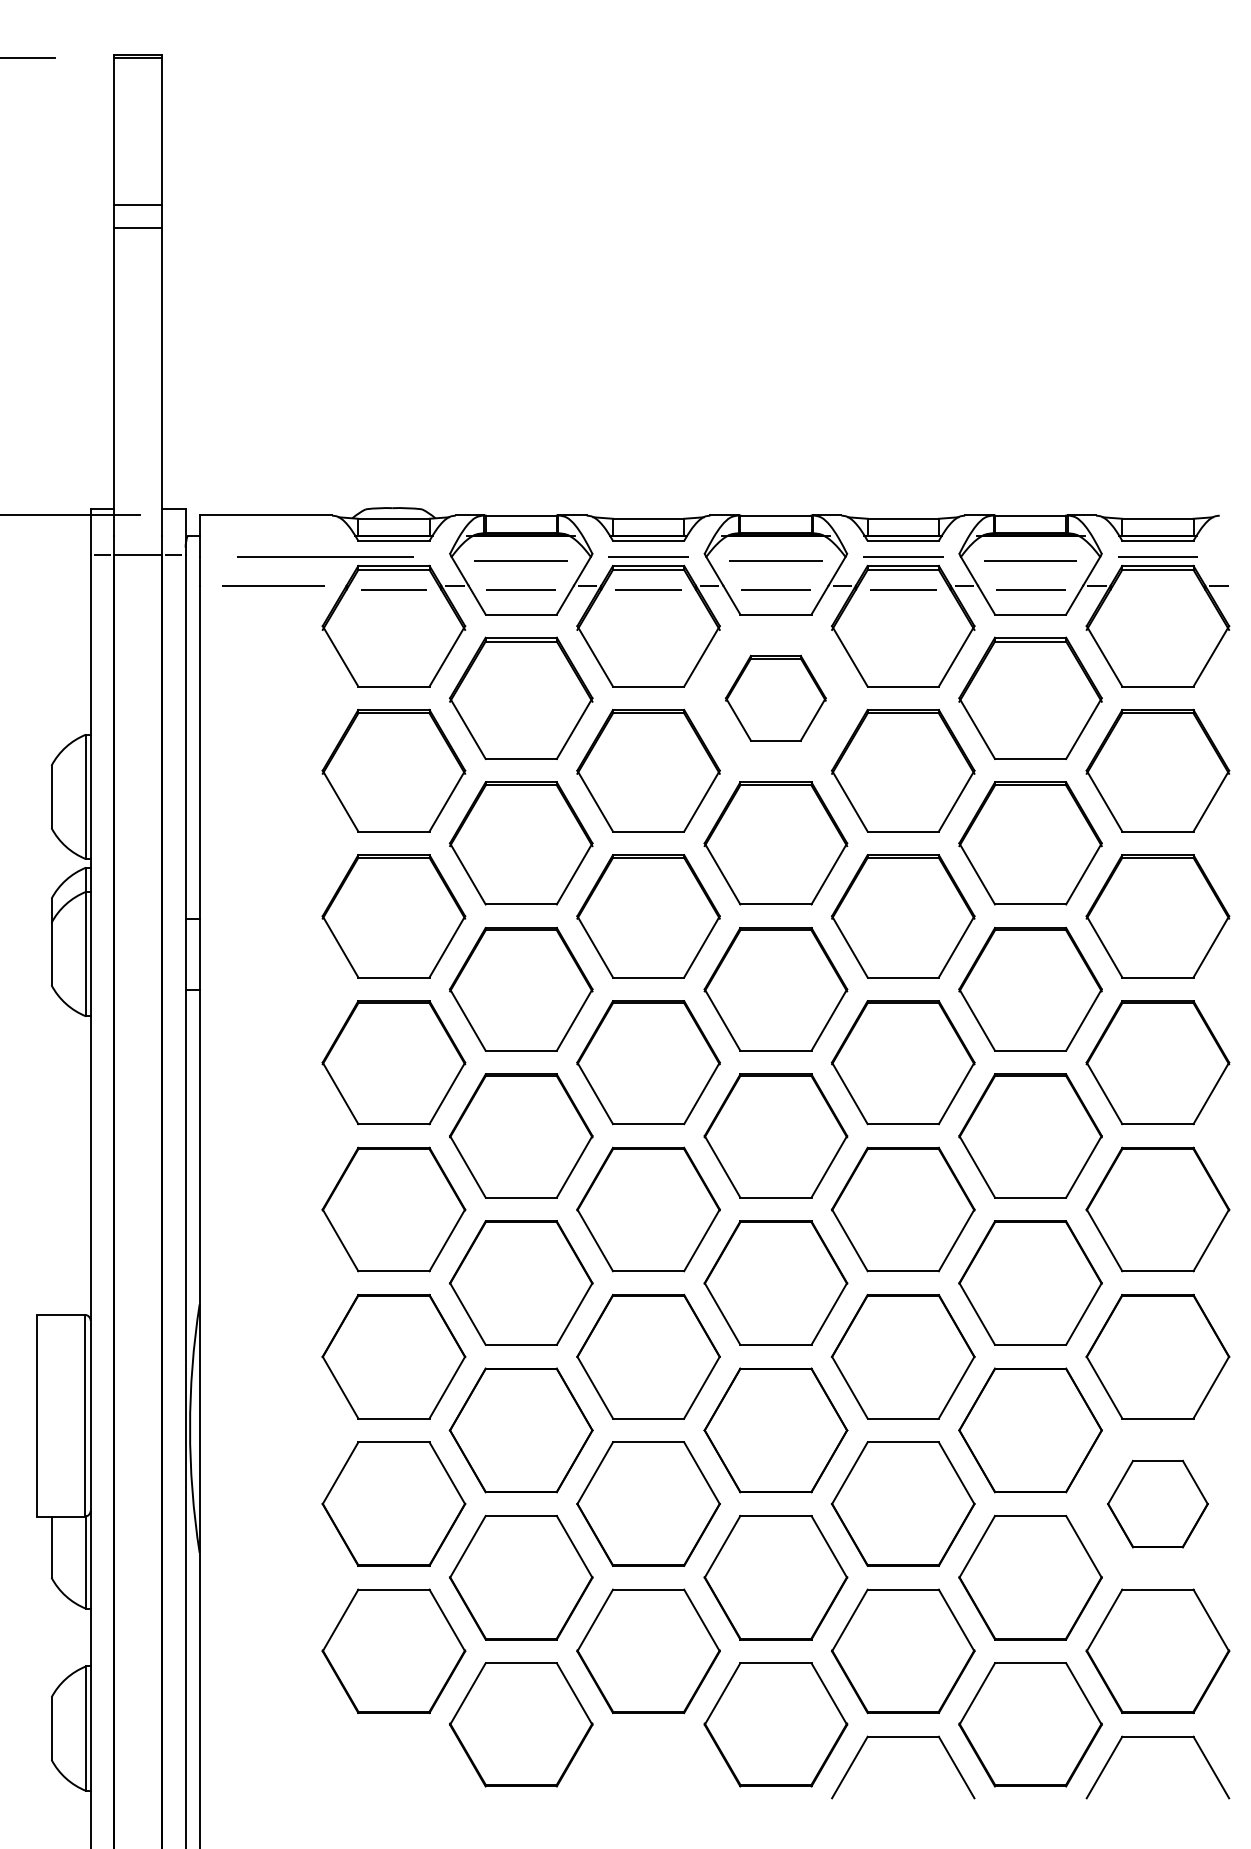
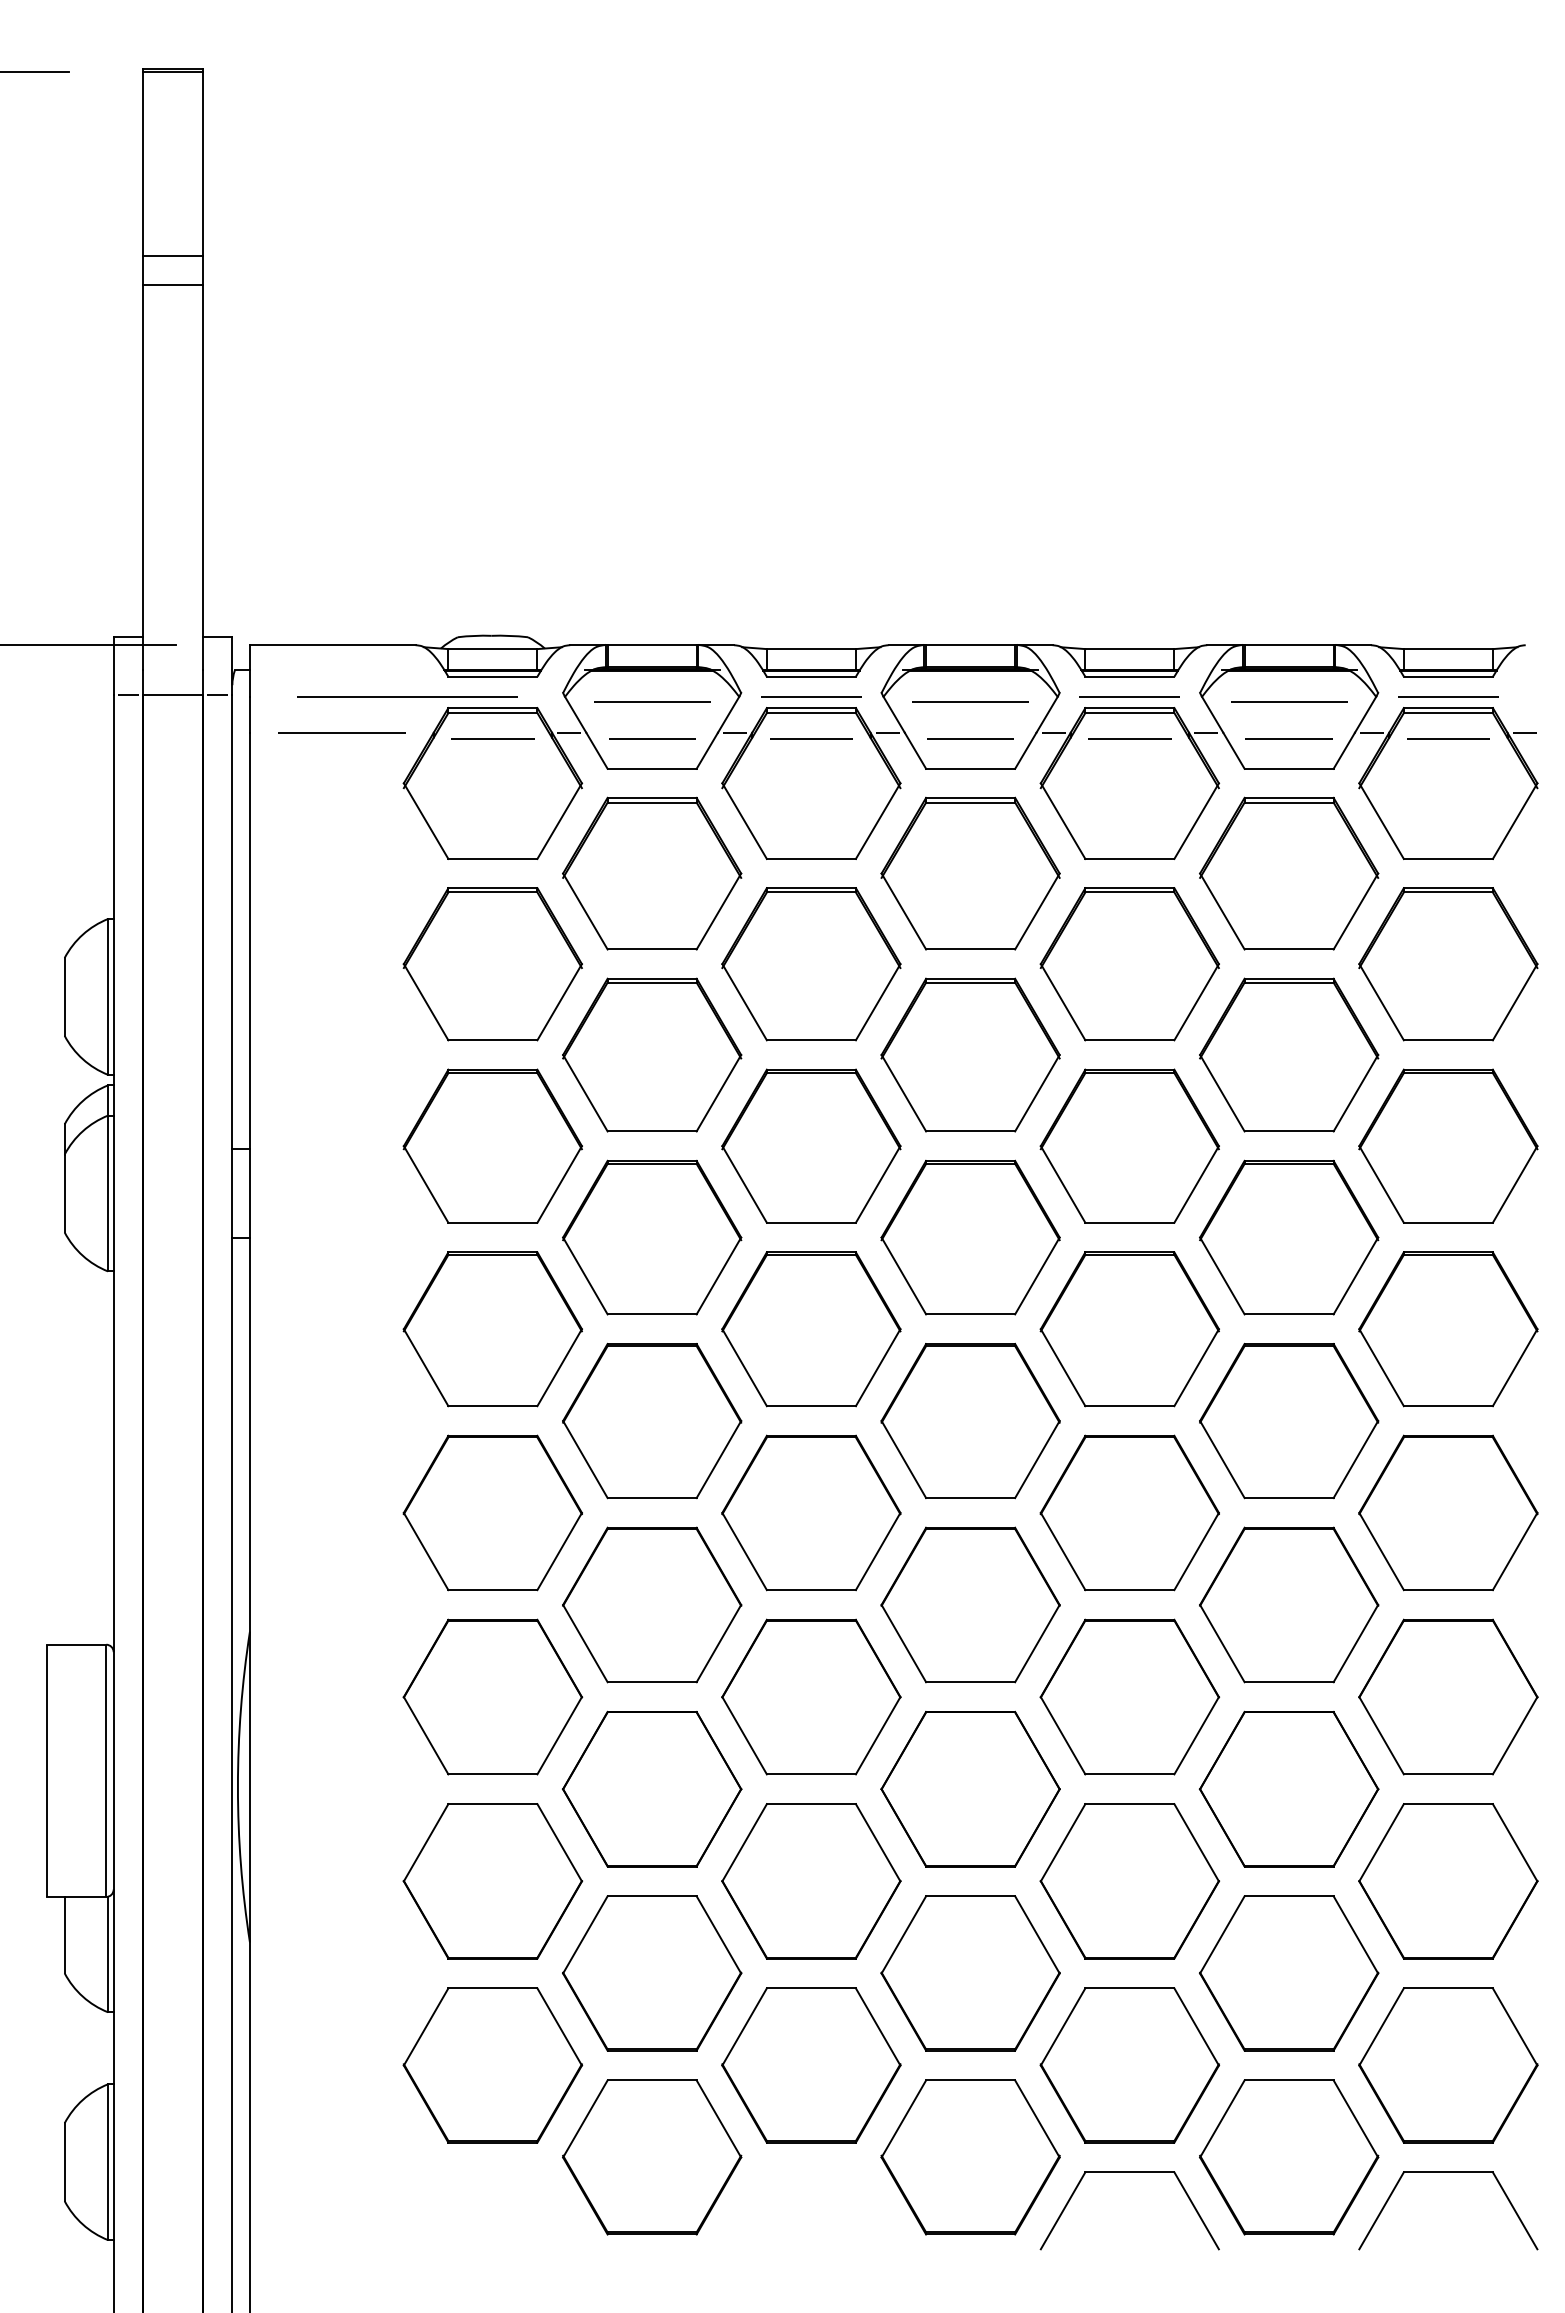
line: (1158, 590) -> (1448, 738), added
part: (775, 698) -> (970, 873), size x1.43
part: (1158, 1504) -> (1448, 1881), size x1.43

